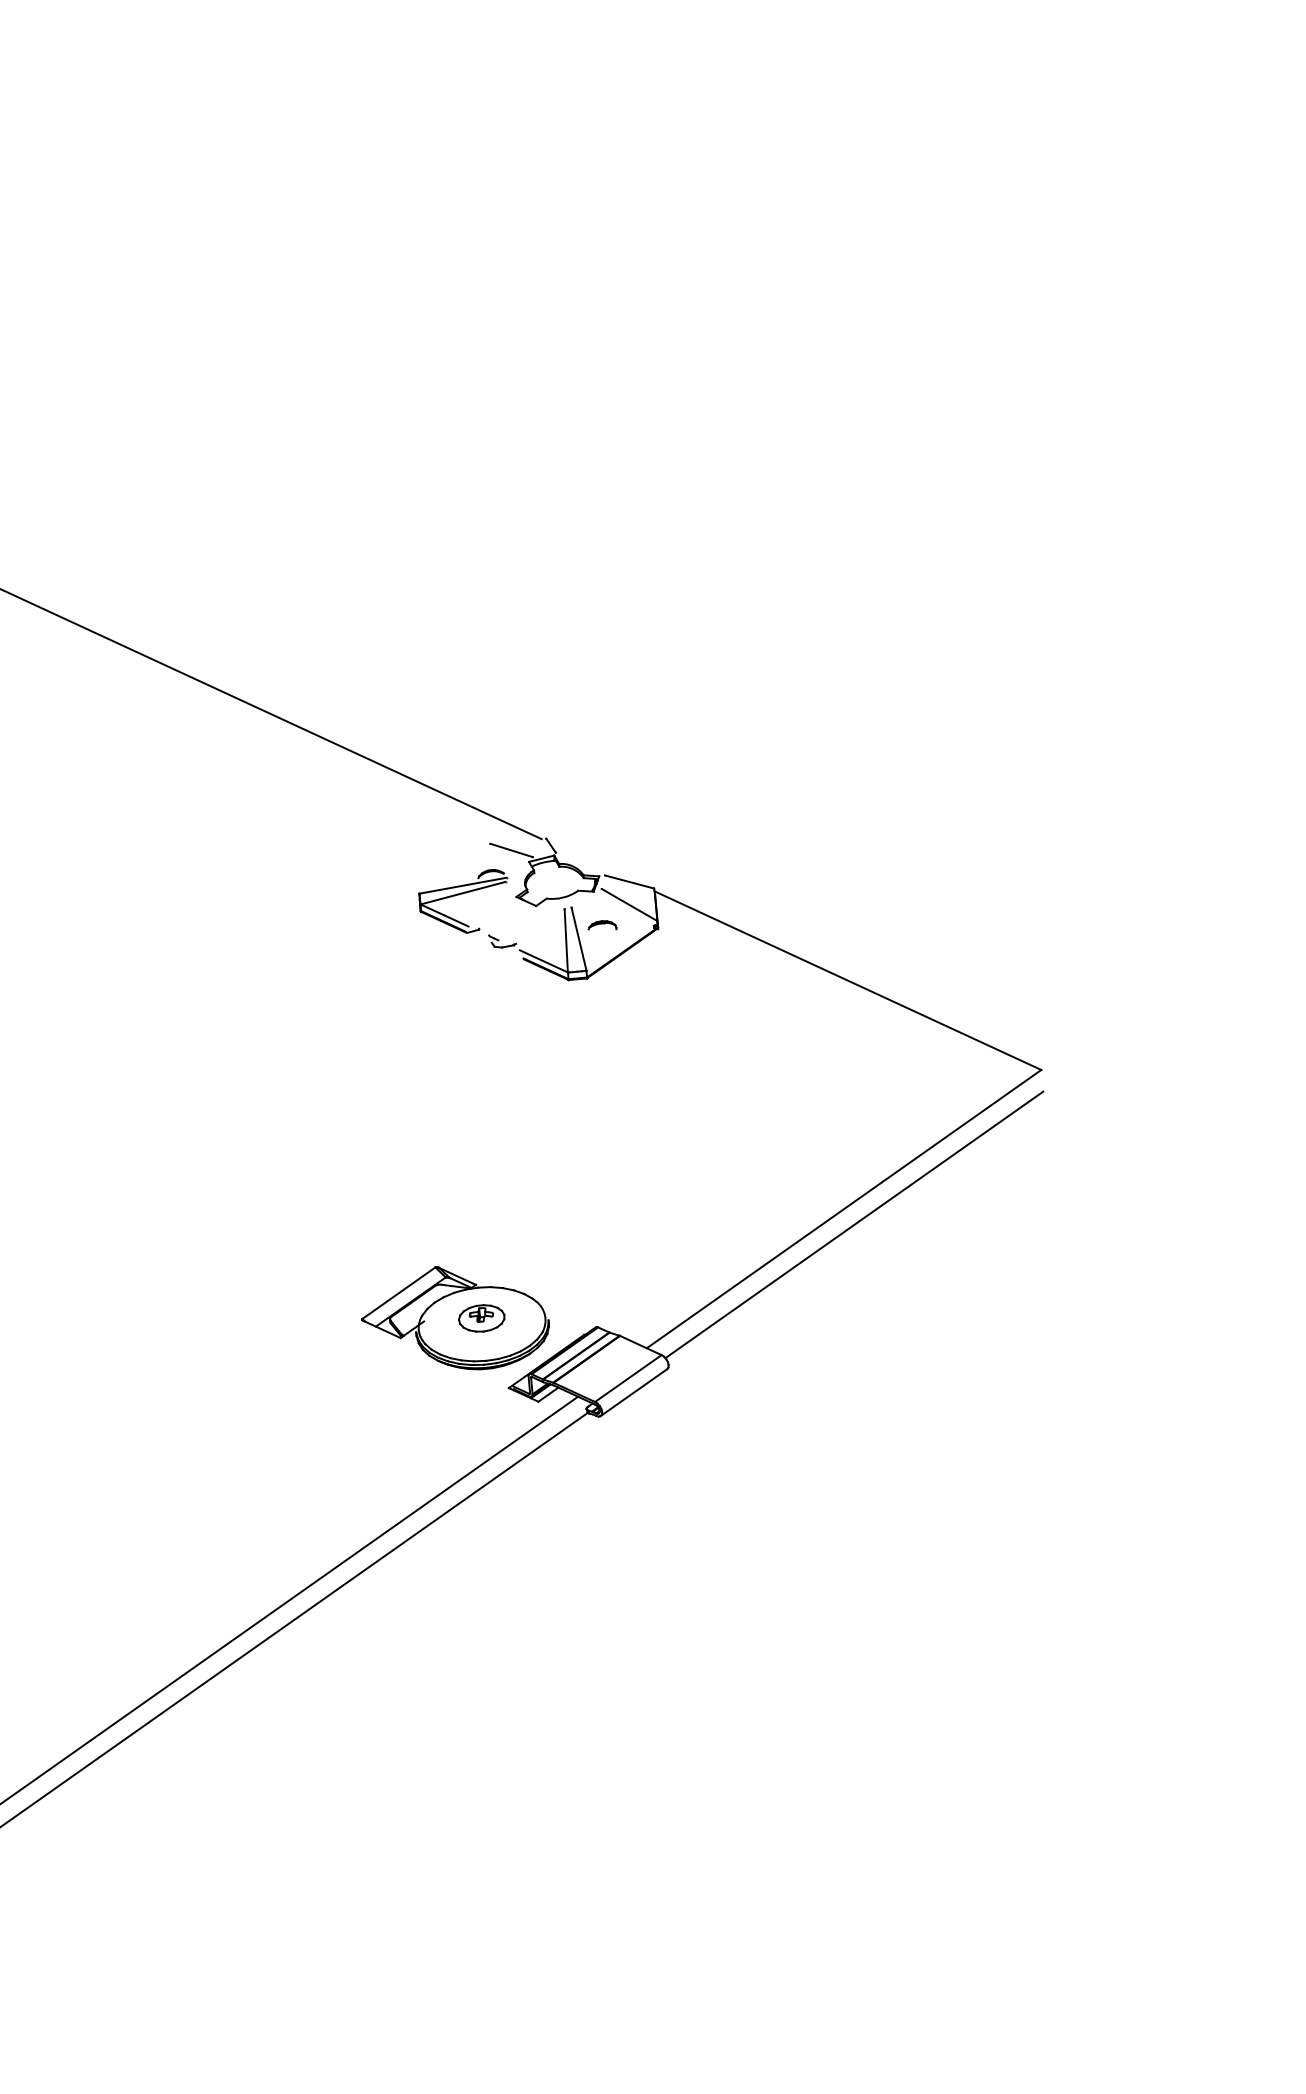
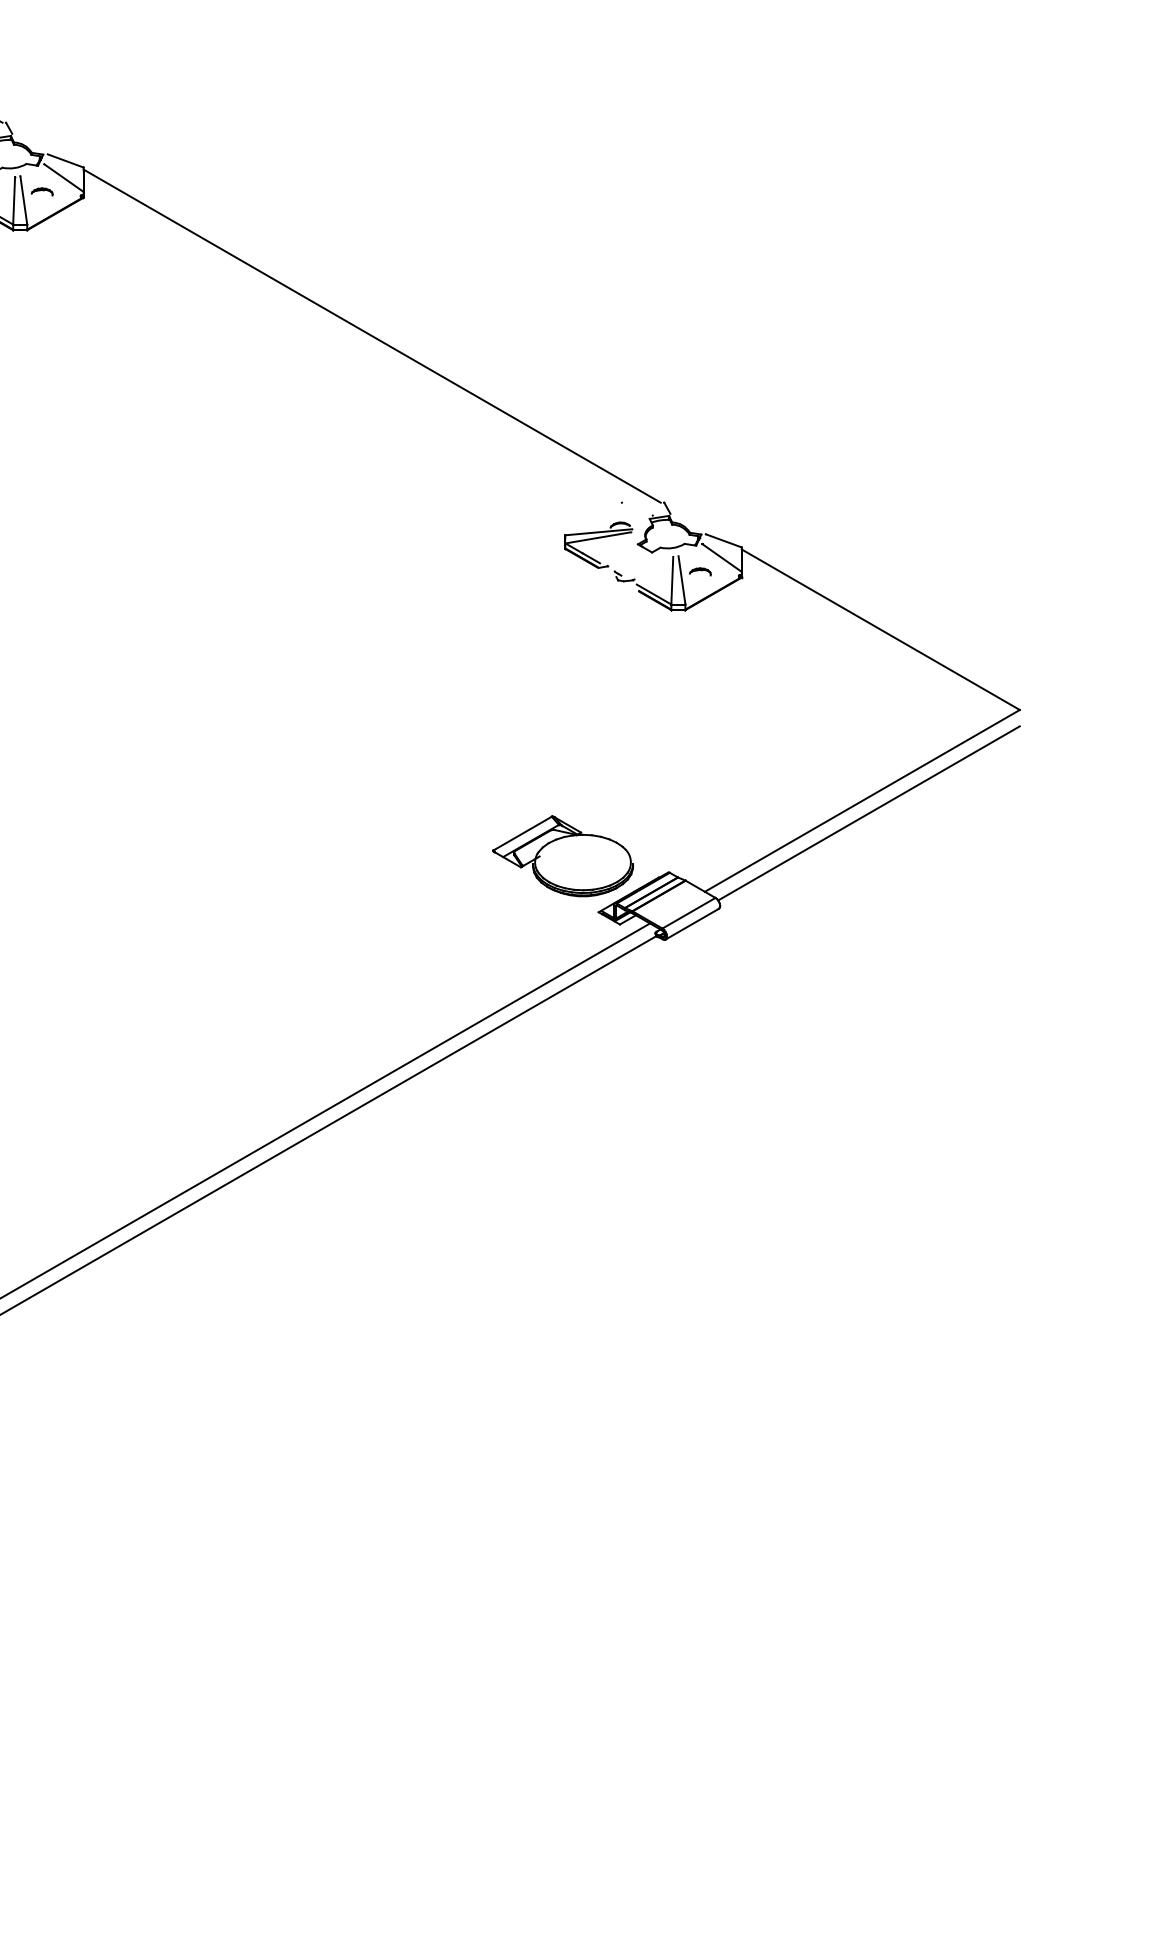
line: (511, 849) -> (637, 508), removed
part: (482, 1318) -> (583, 858), removed

